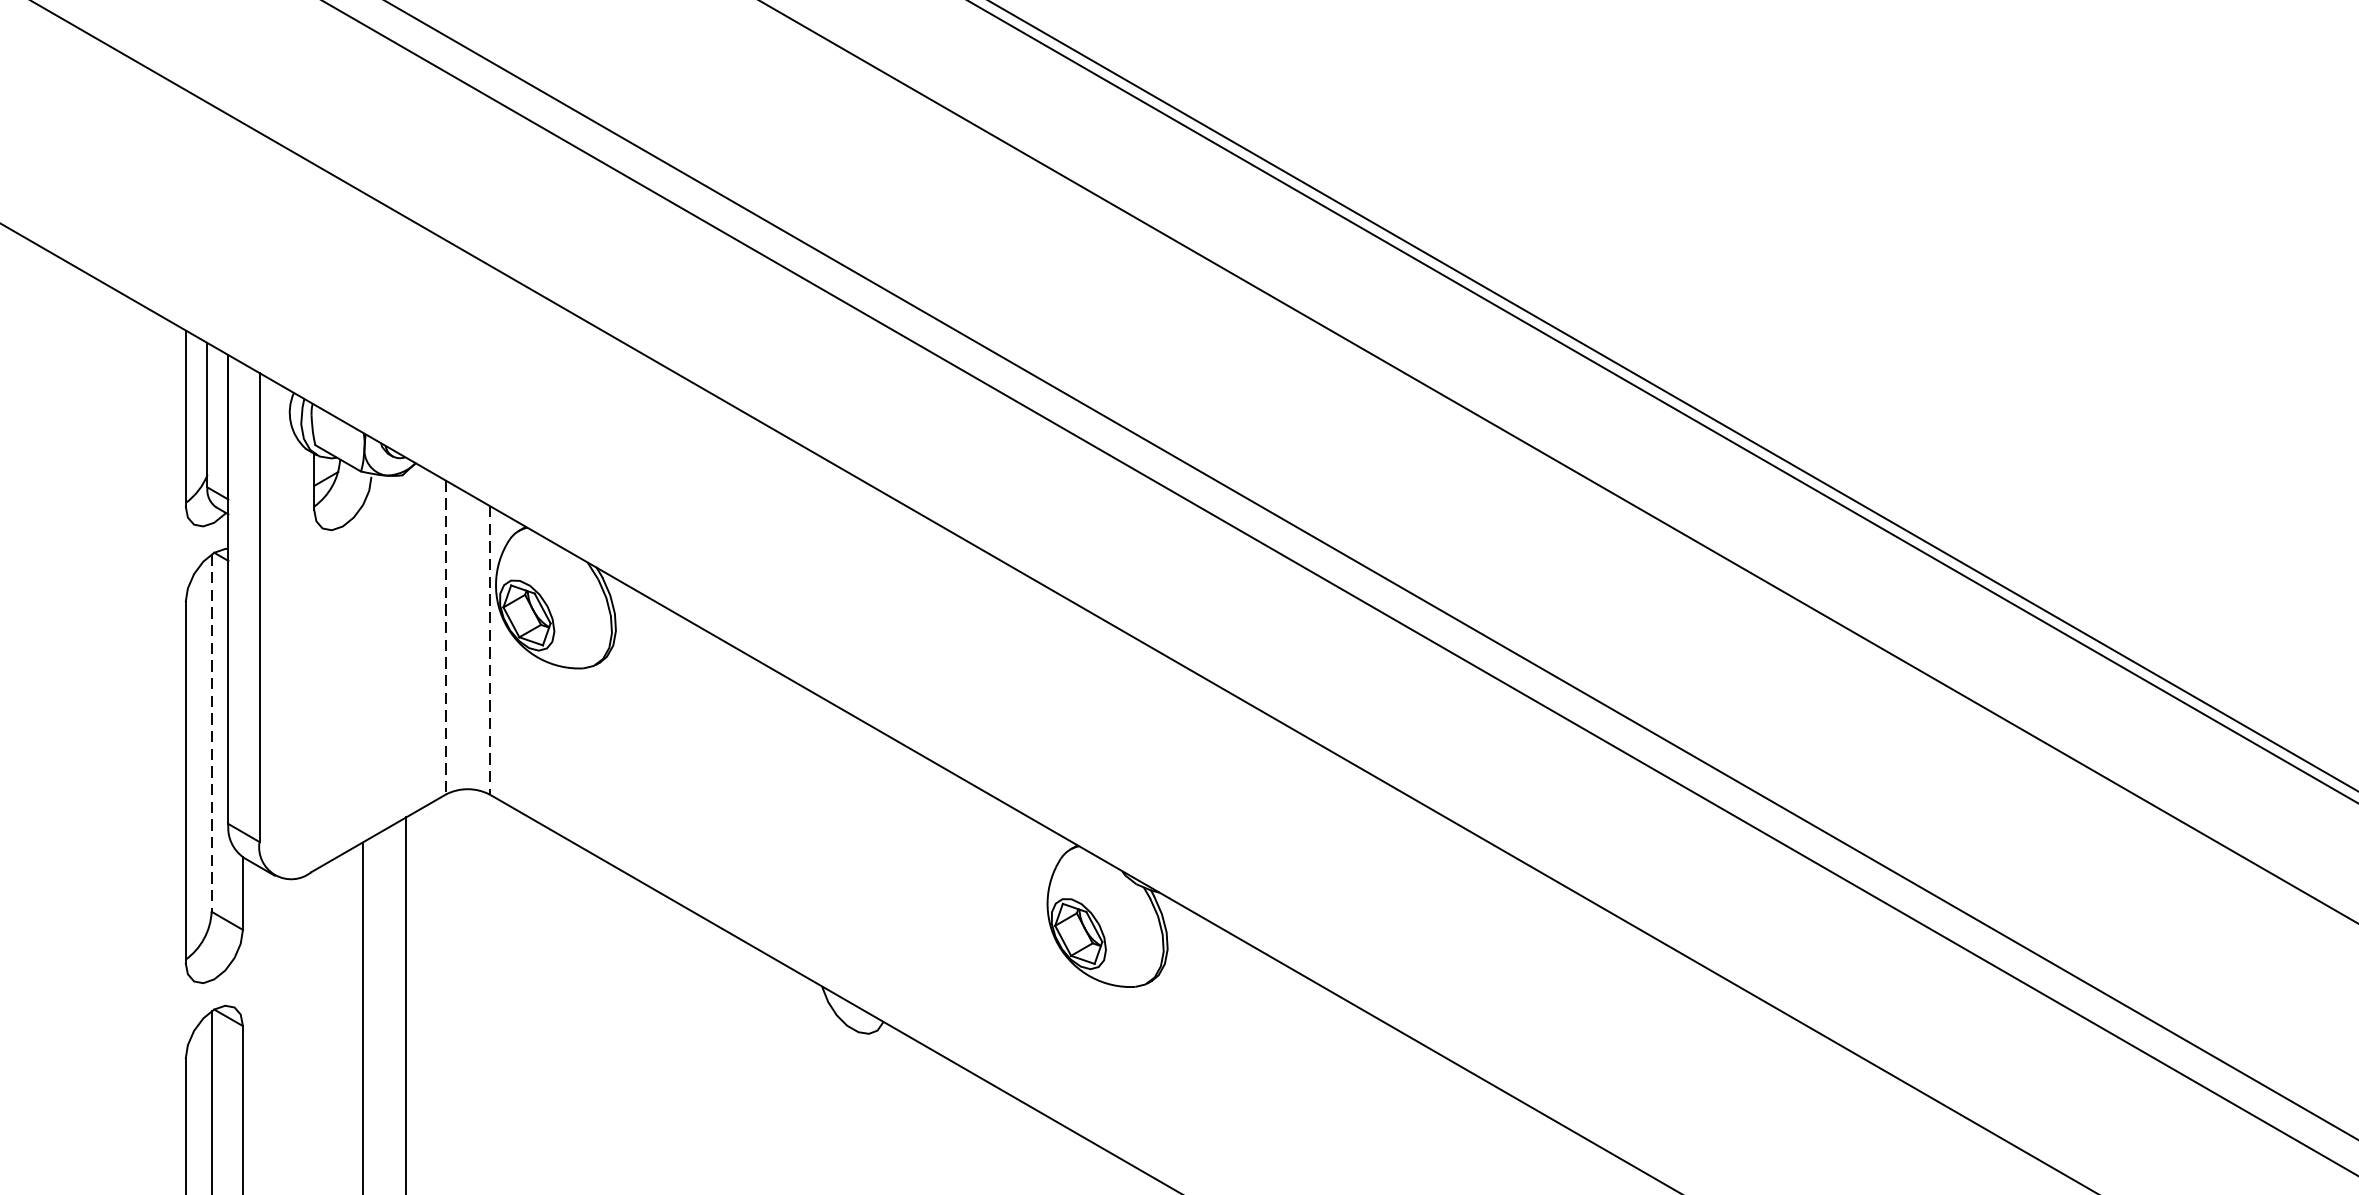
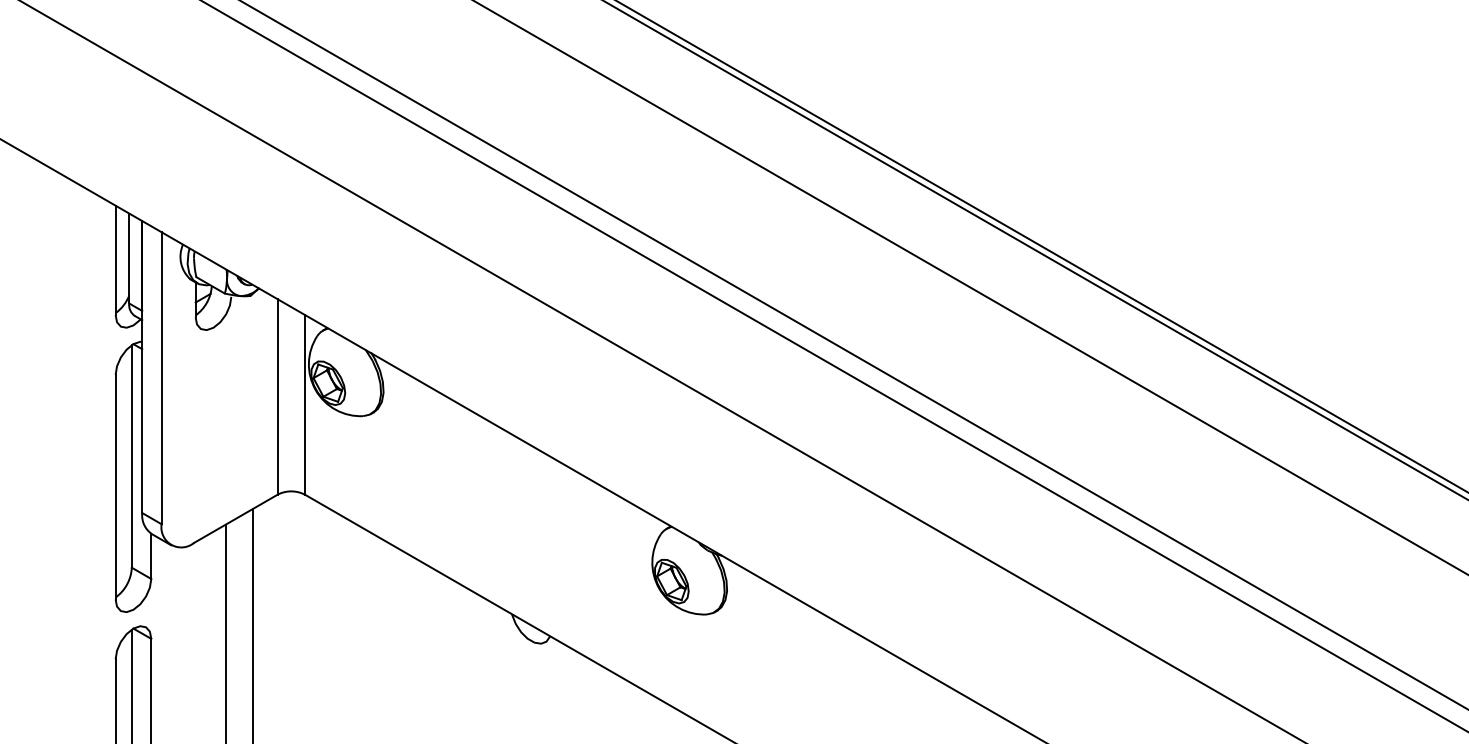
line: (445, 636) -> (277, 396), dashed -> solid
line: (488, 649) -> (304, 404), dashed -> solid
line: (211, 733) -> (131, 456), dashed -> solid

